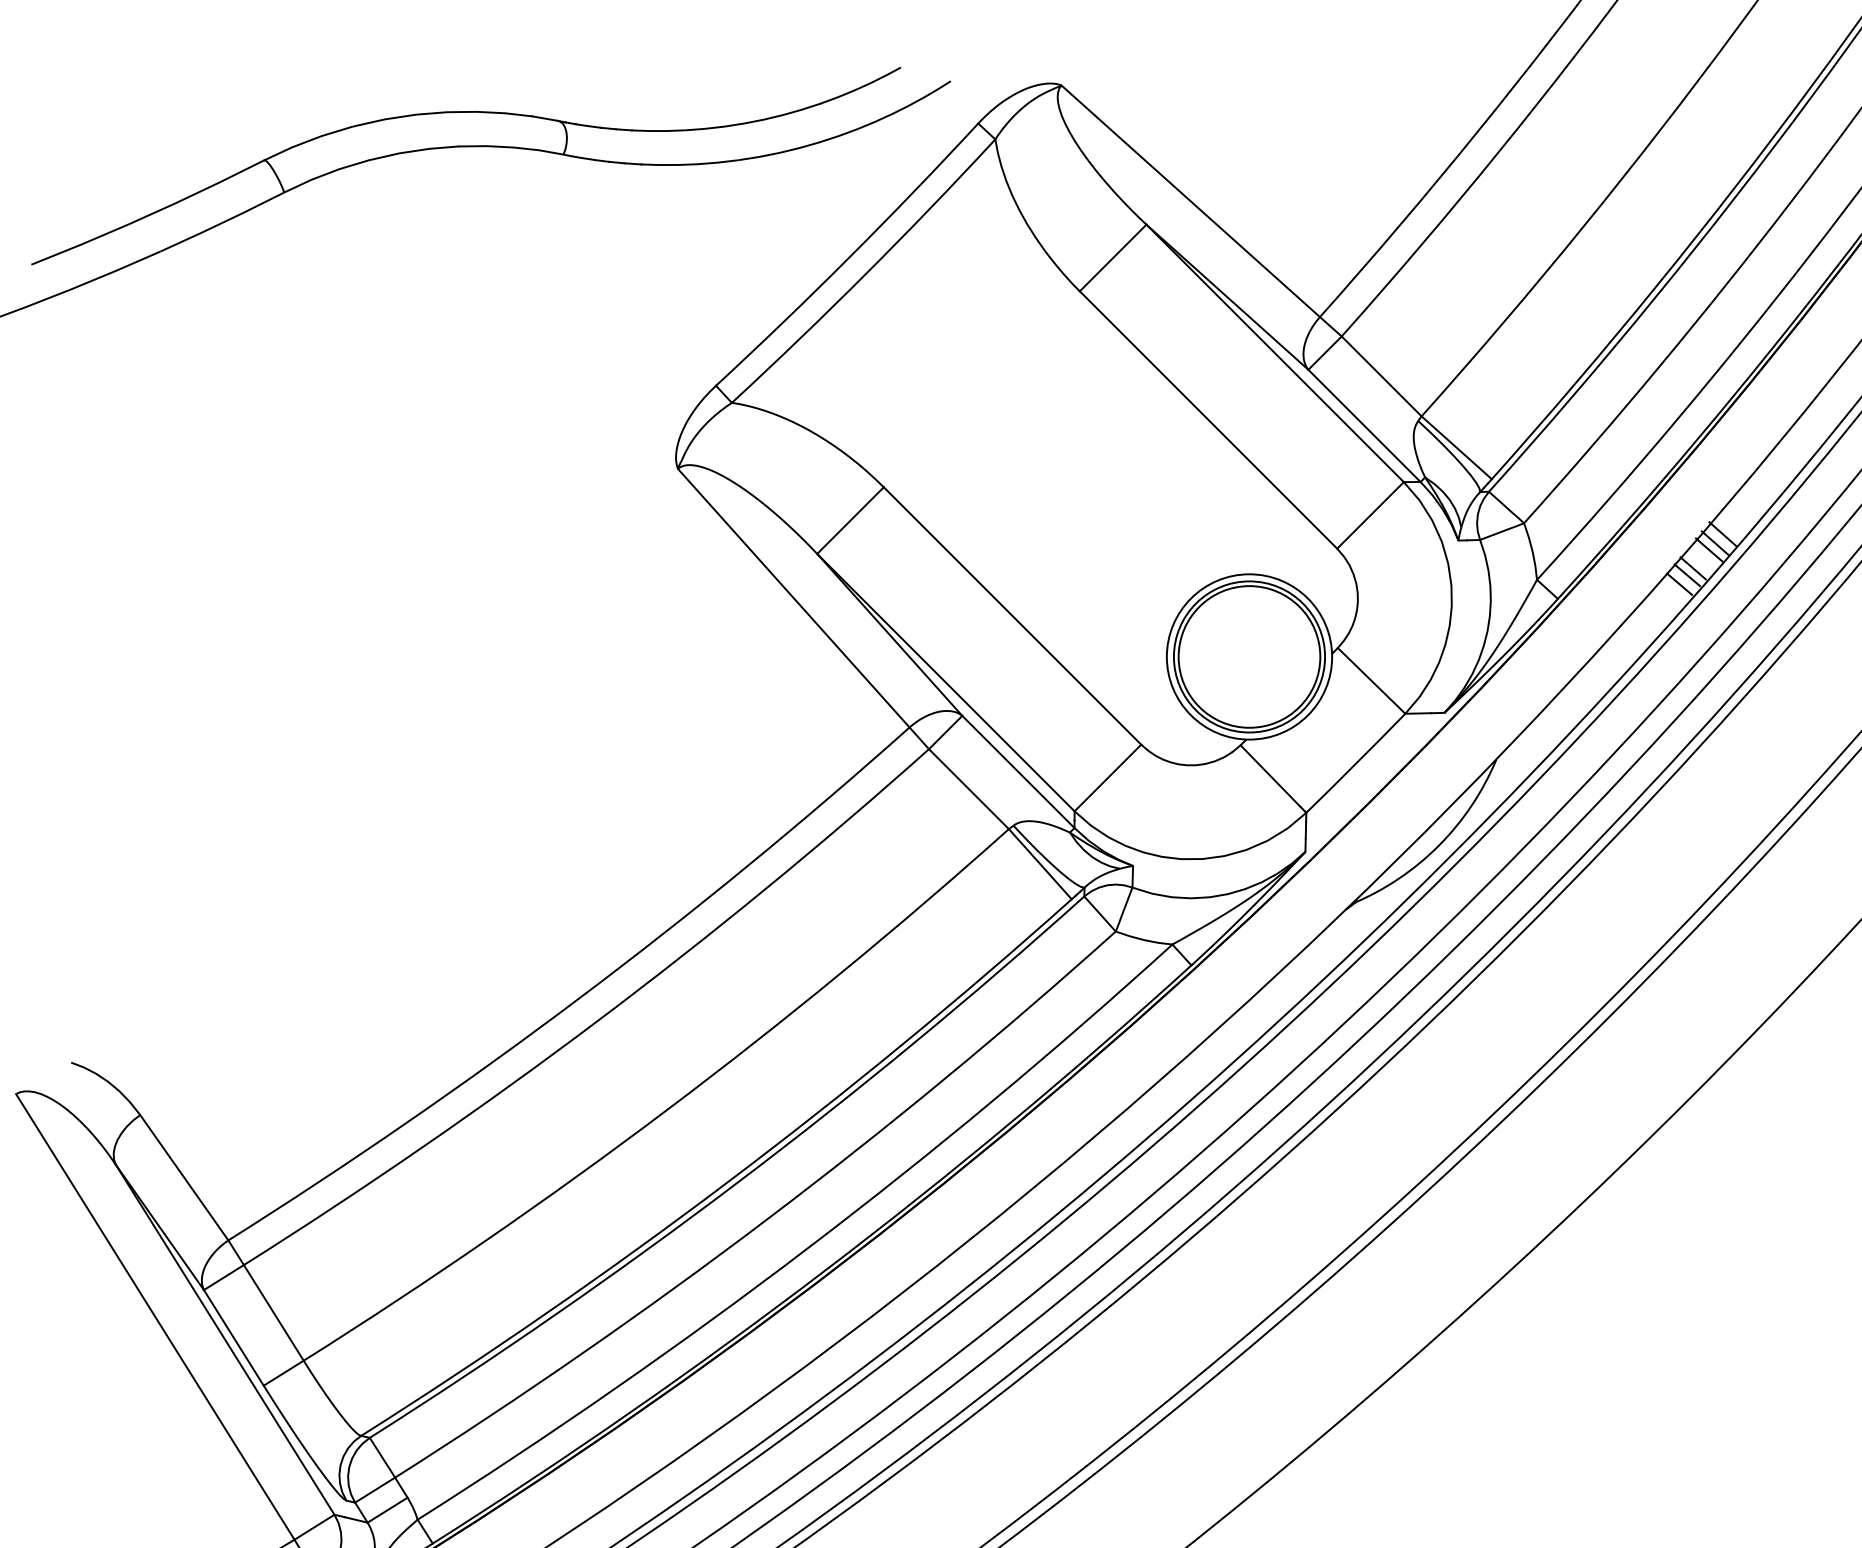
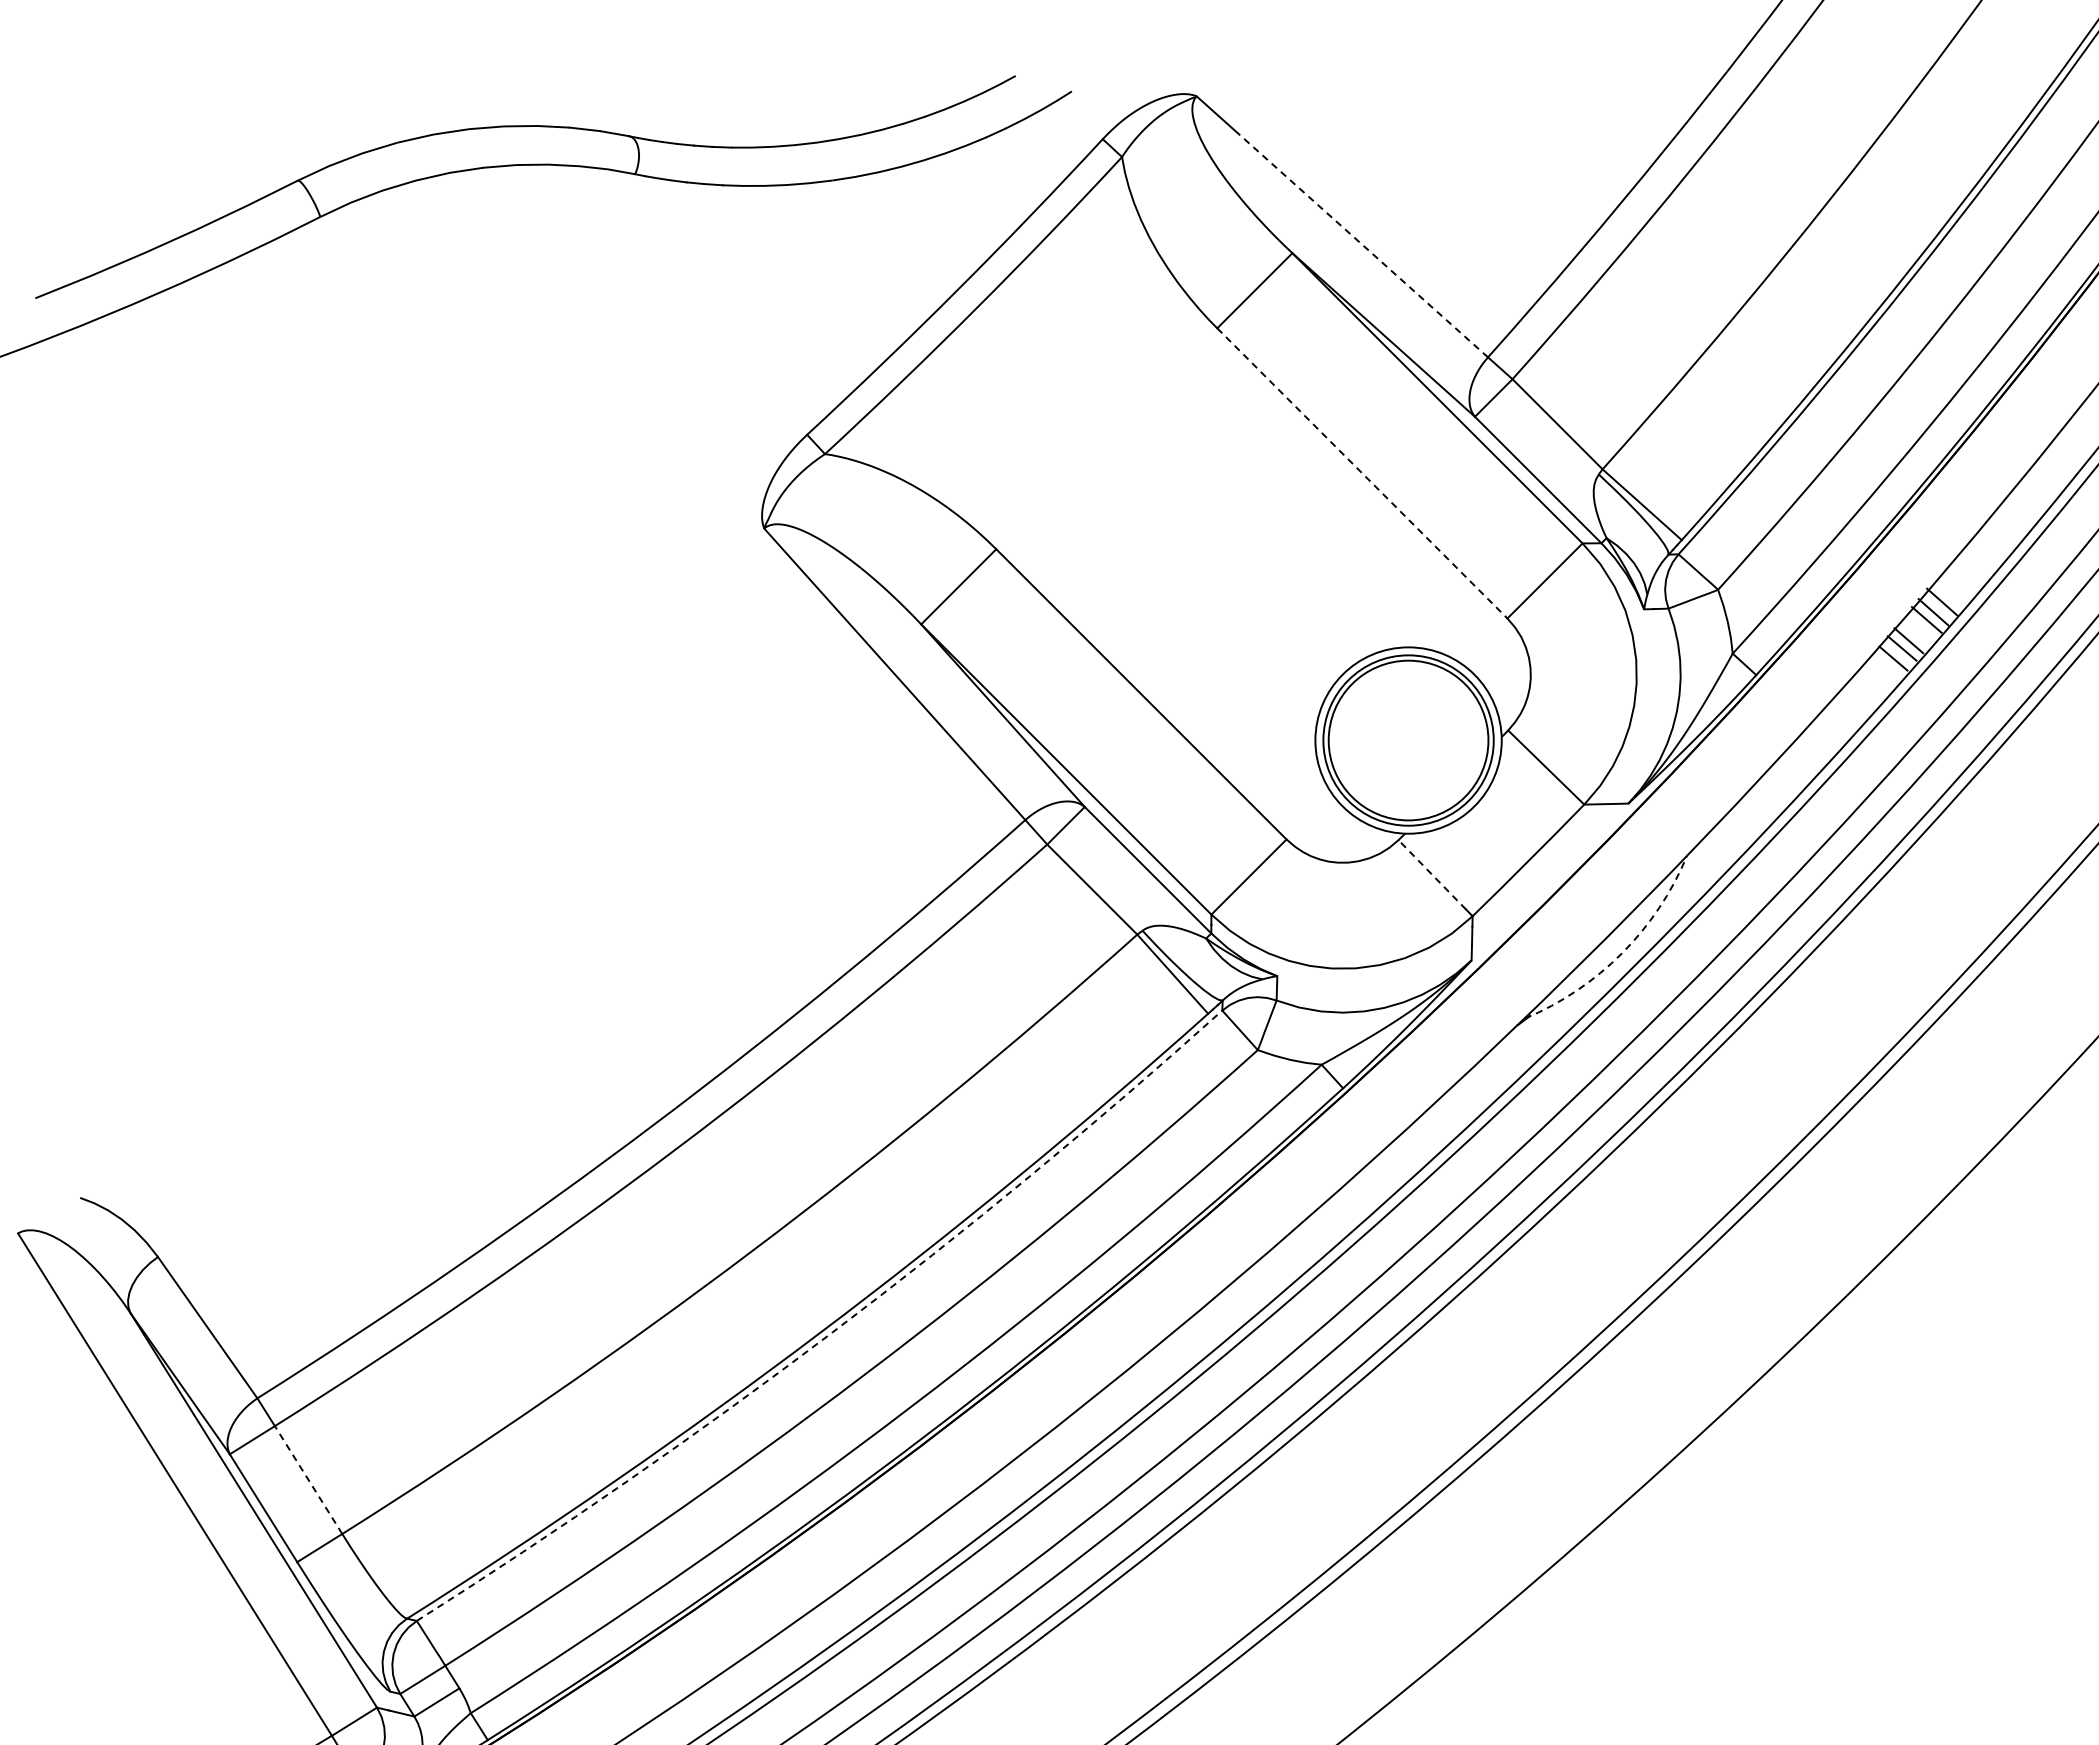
line: (1206, 216) -> (1360, 243), solid -> dashed
line: (1208, 420) -> (1362, 473), solid -> dashed
line: (1269, 775) -> (1431, 874), solid -> dashed
arc: (1438, 845) -> (1621, 953), solid -> dashed
arc: (738, 1182) -> (832, 1332), solid -> dashed
line: (273, 1313) -> (308, 1480), solid -> dashed

